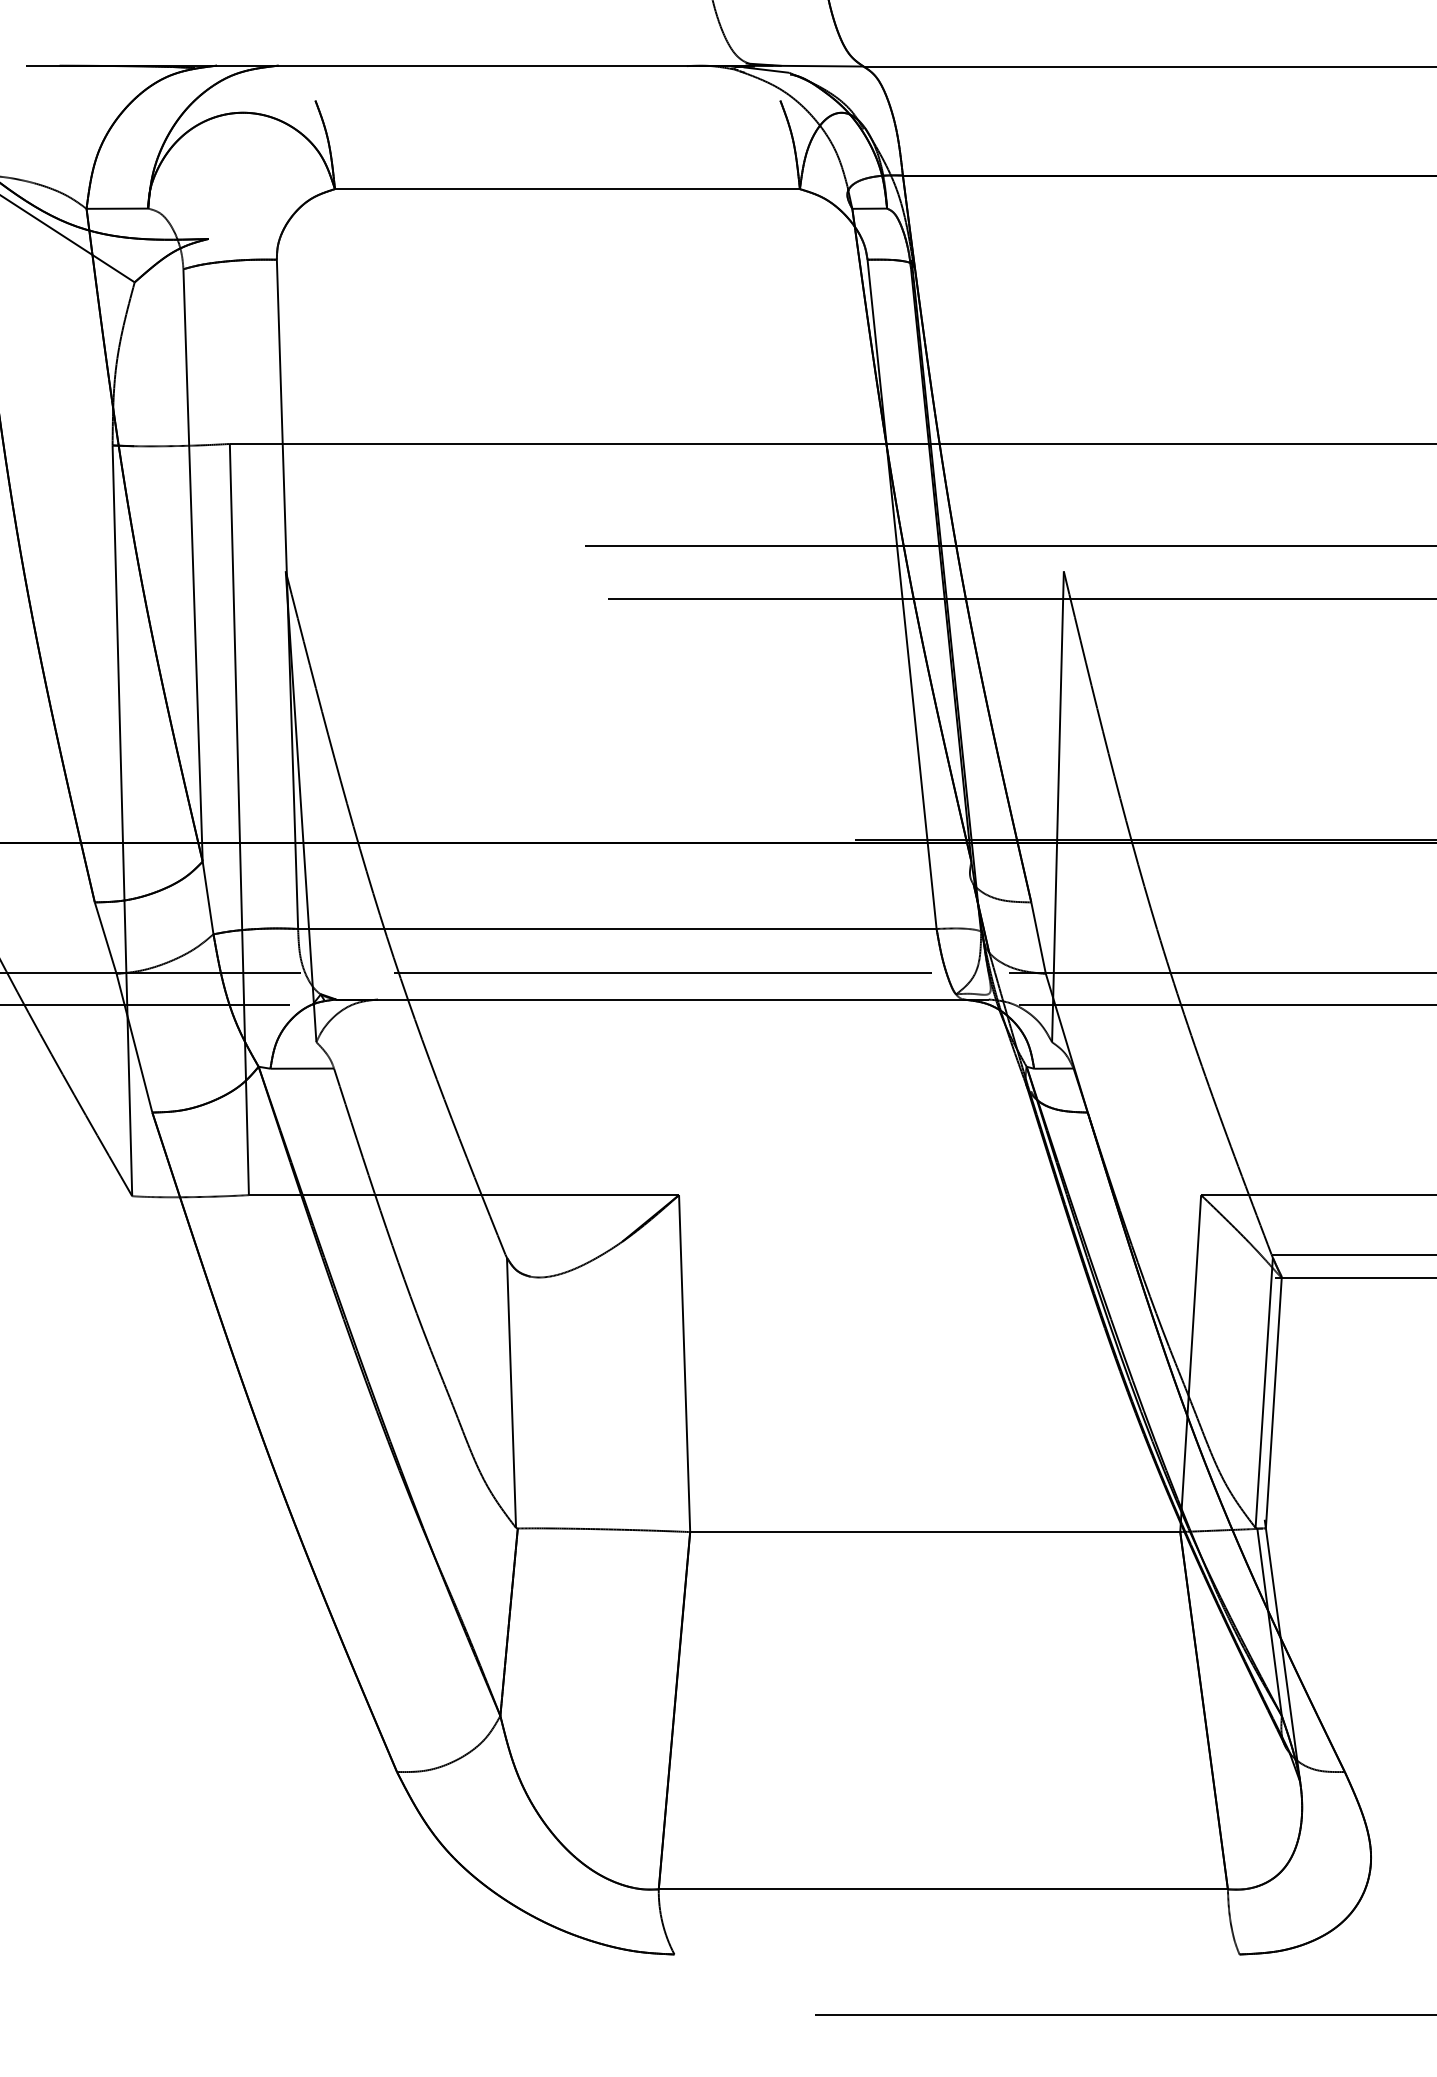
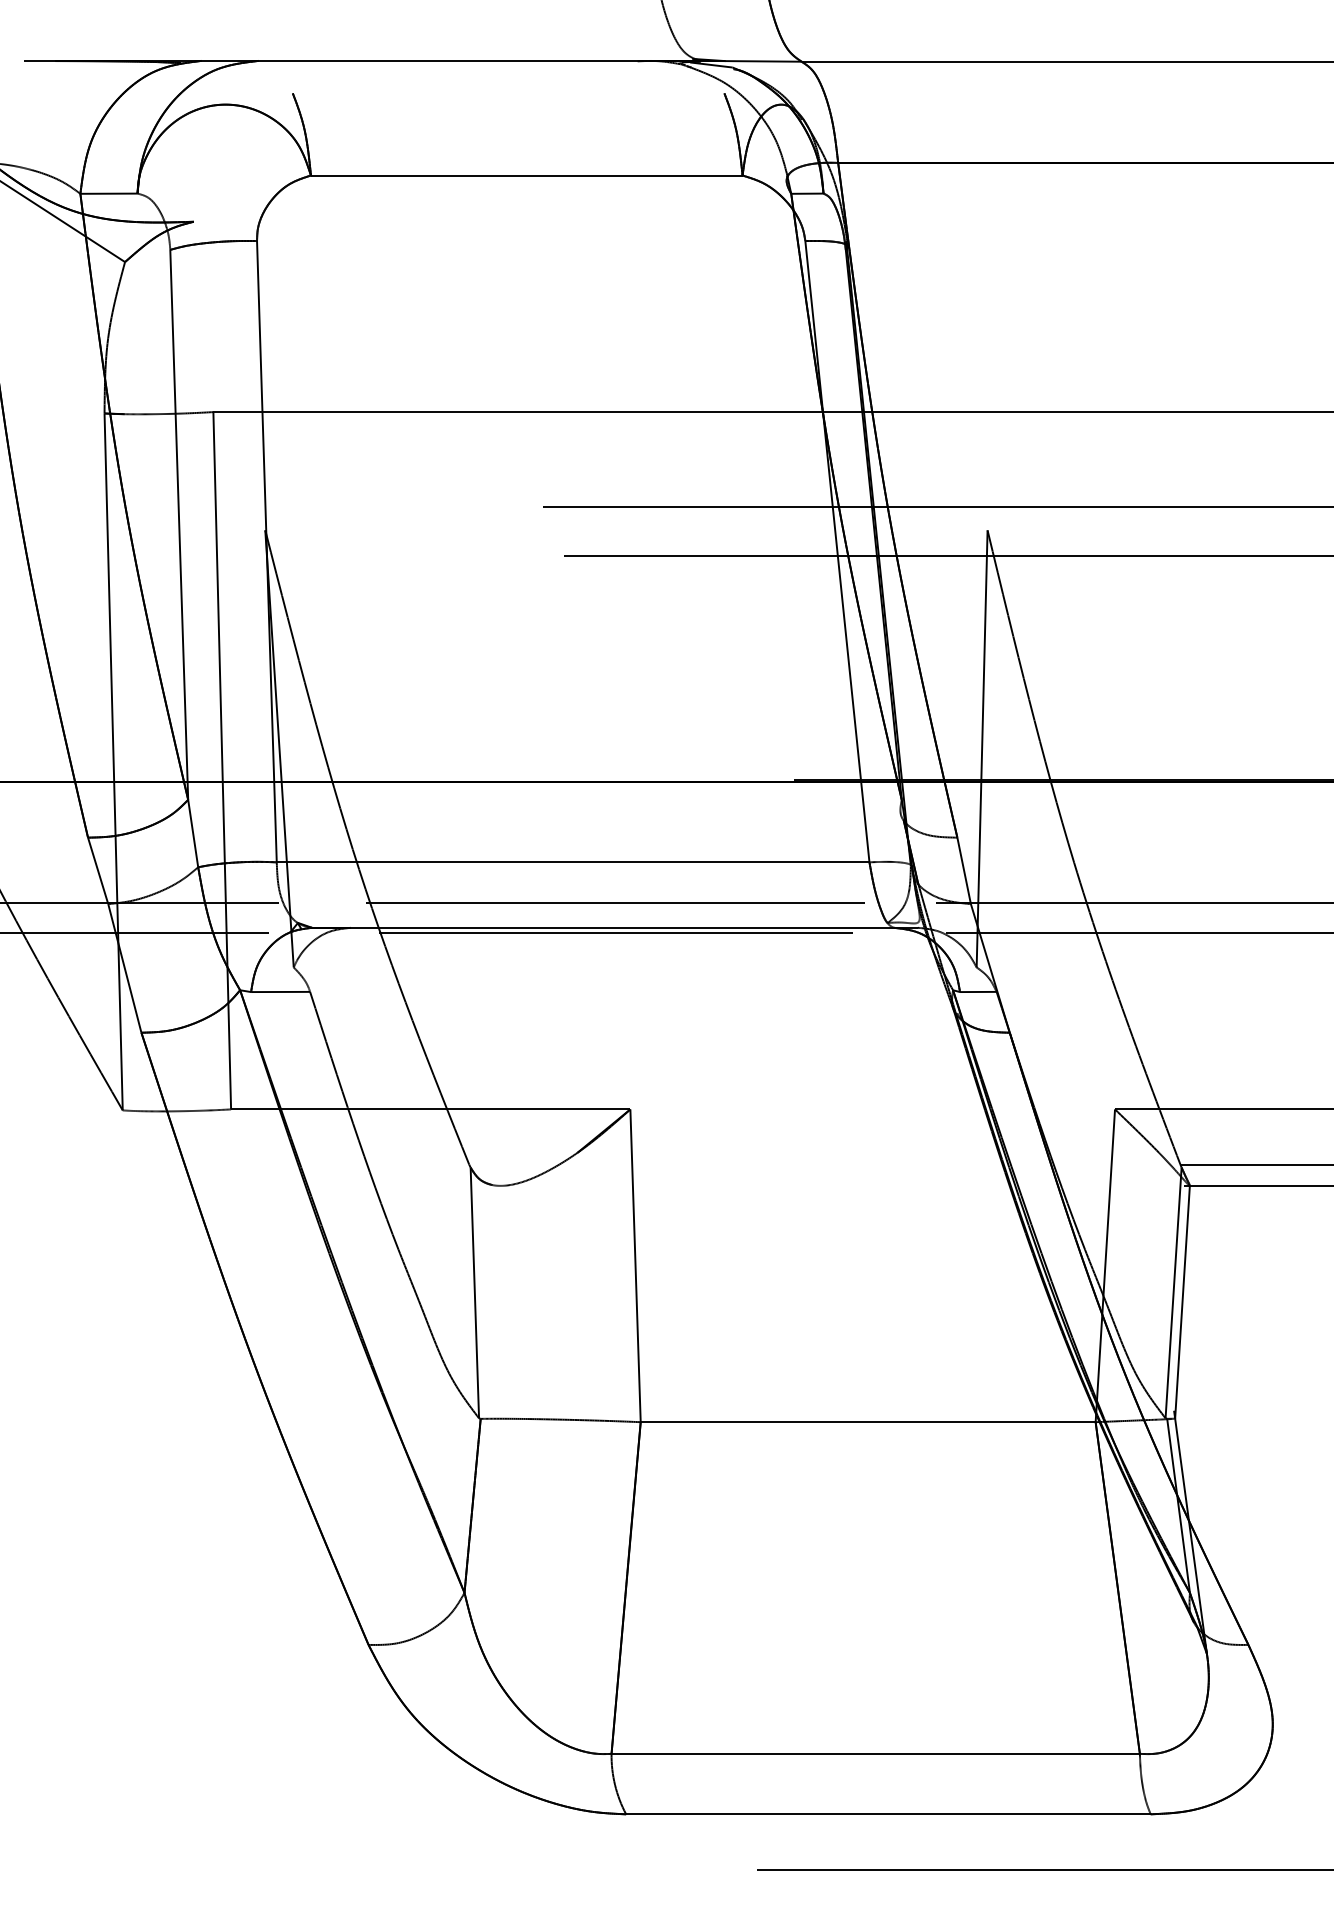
line: (663, 1004) -> (615, 932), added
line: (956, 1954) -> (887, 1814), added

